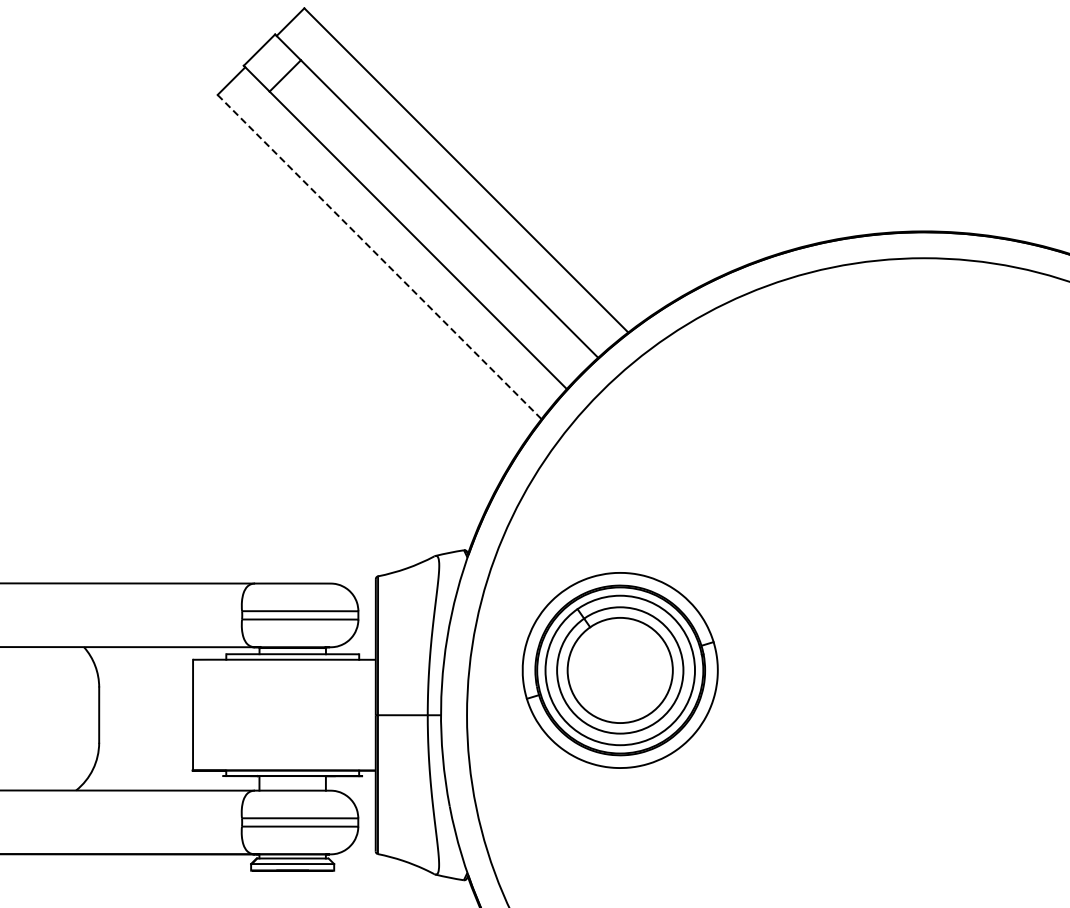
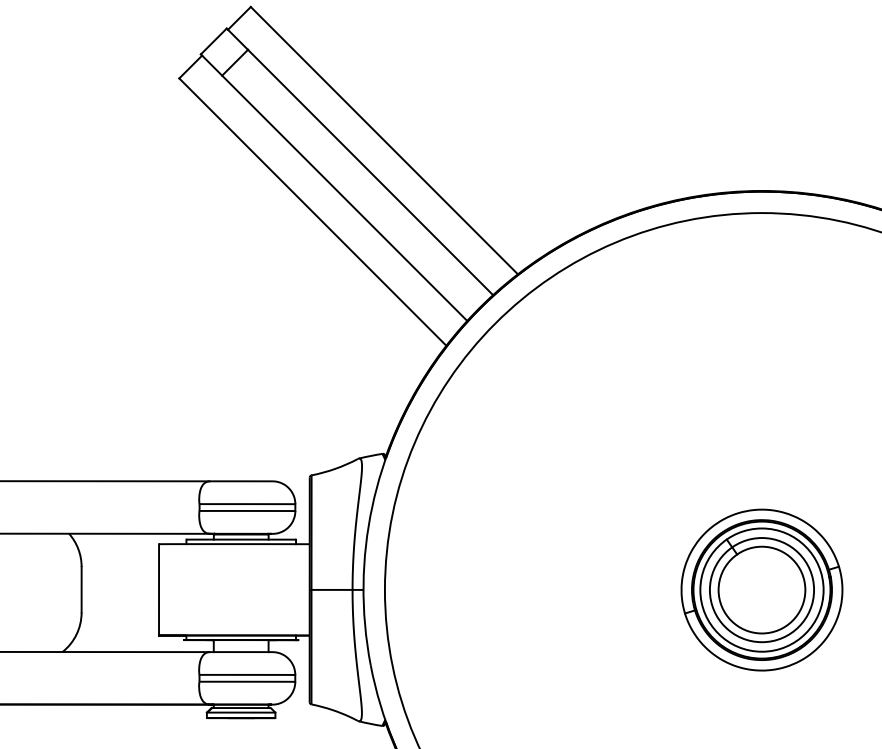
line: (379, 257) -> (312, 212), dashed -> solid
part: (619, 670) -> (761, 590), moved

